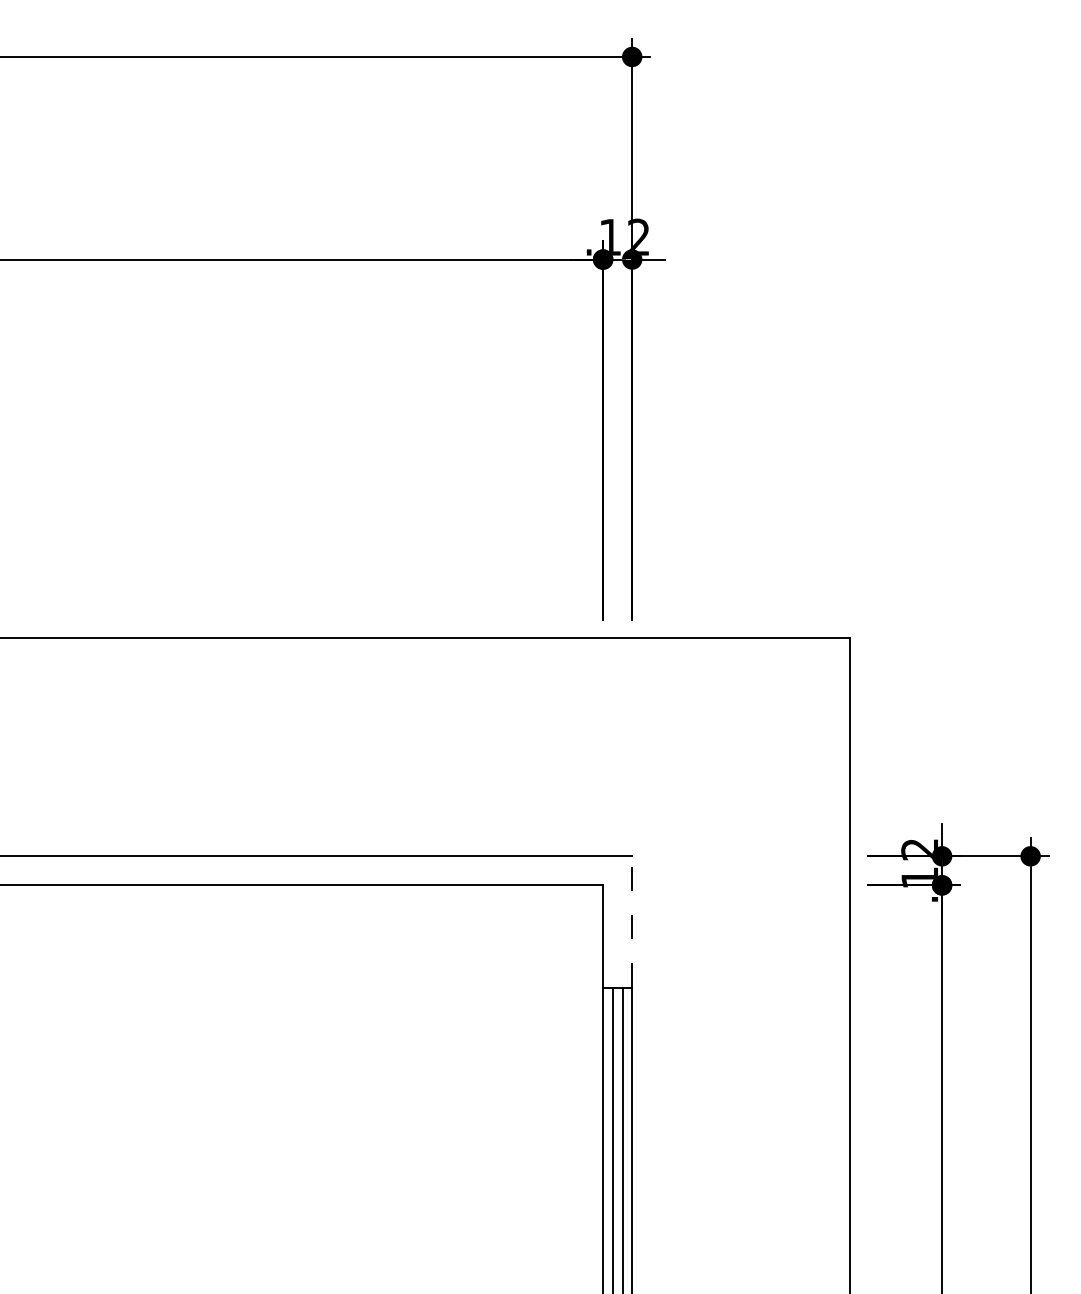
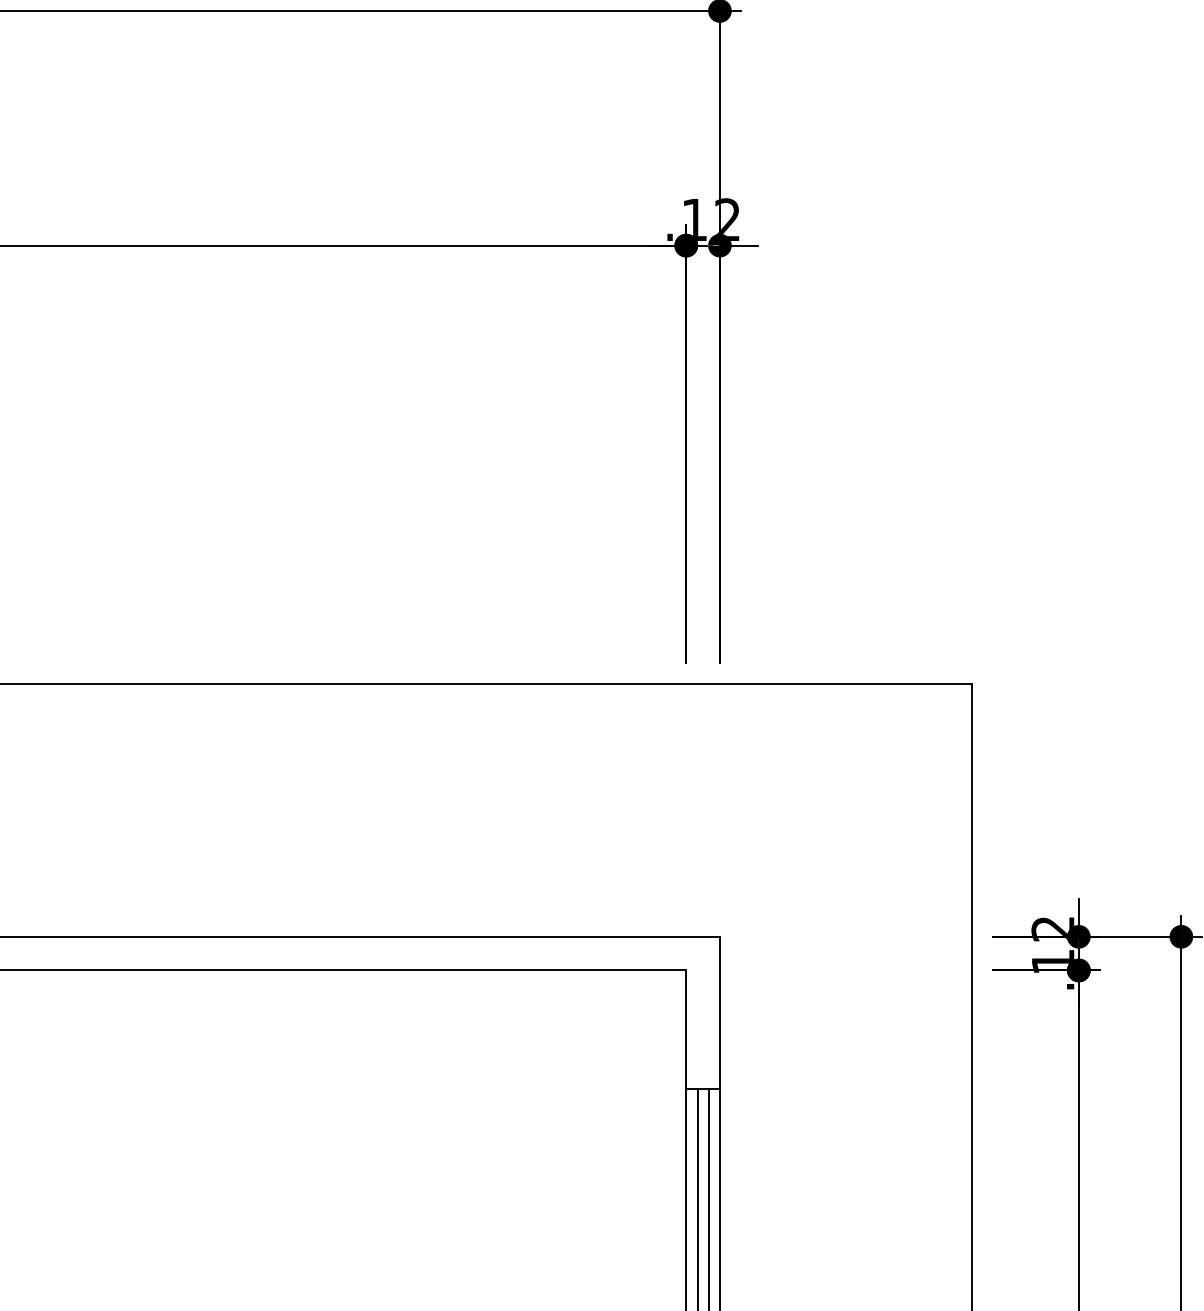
line: (632, 922) -> (720, 1013), dashed -> solid

